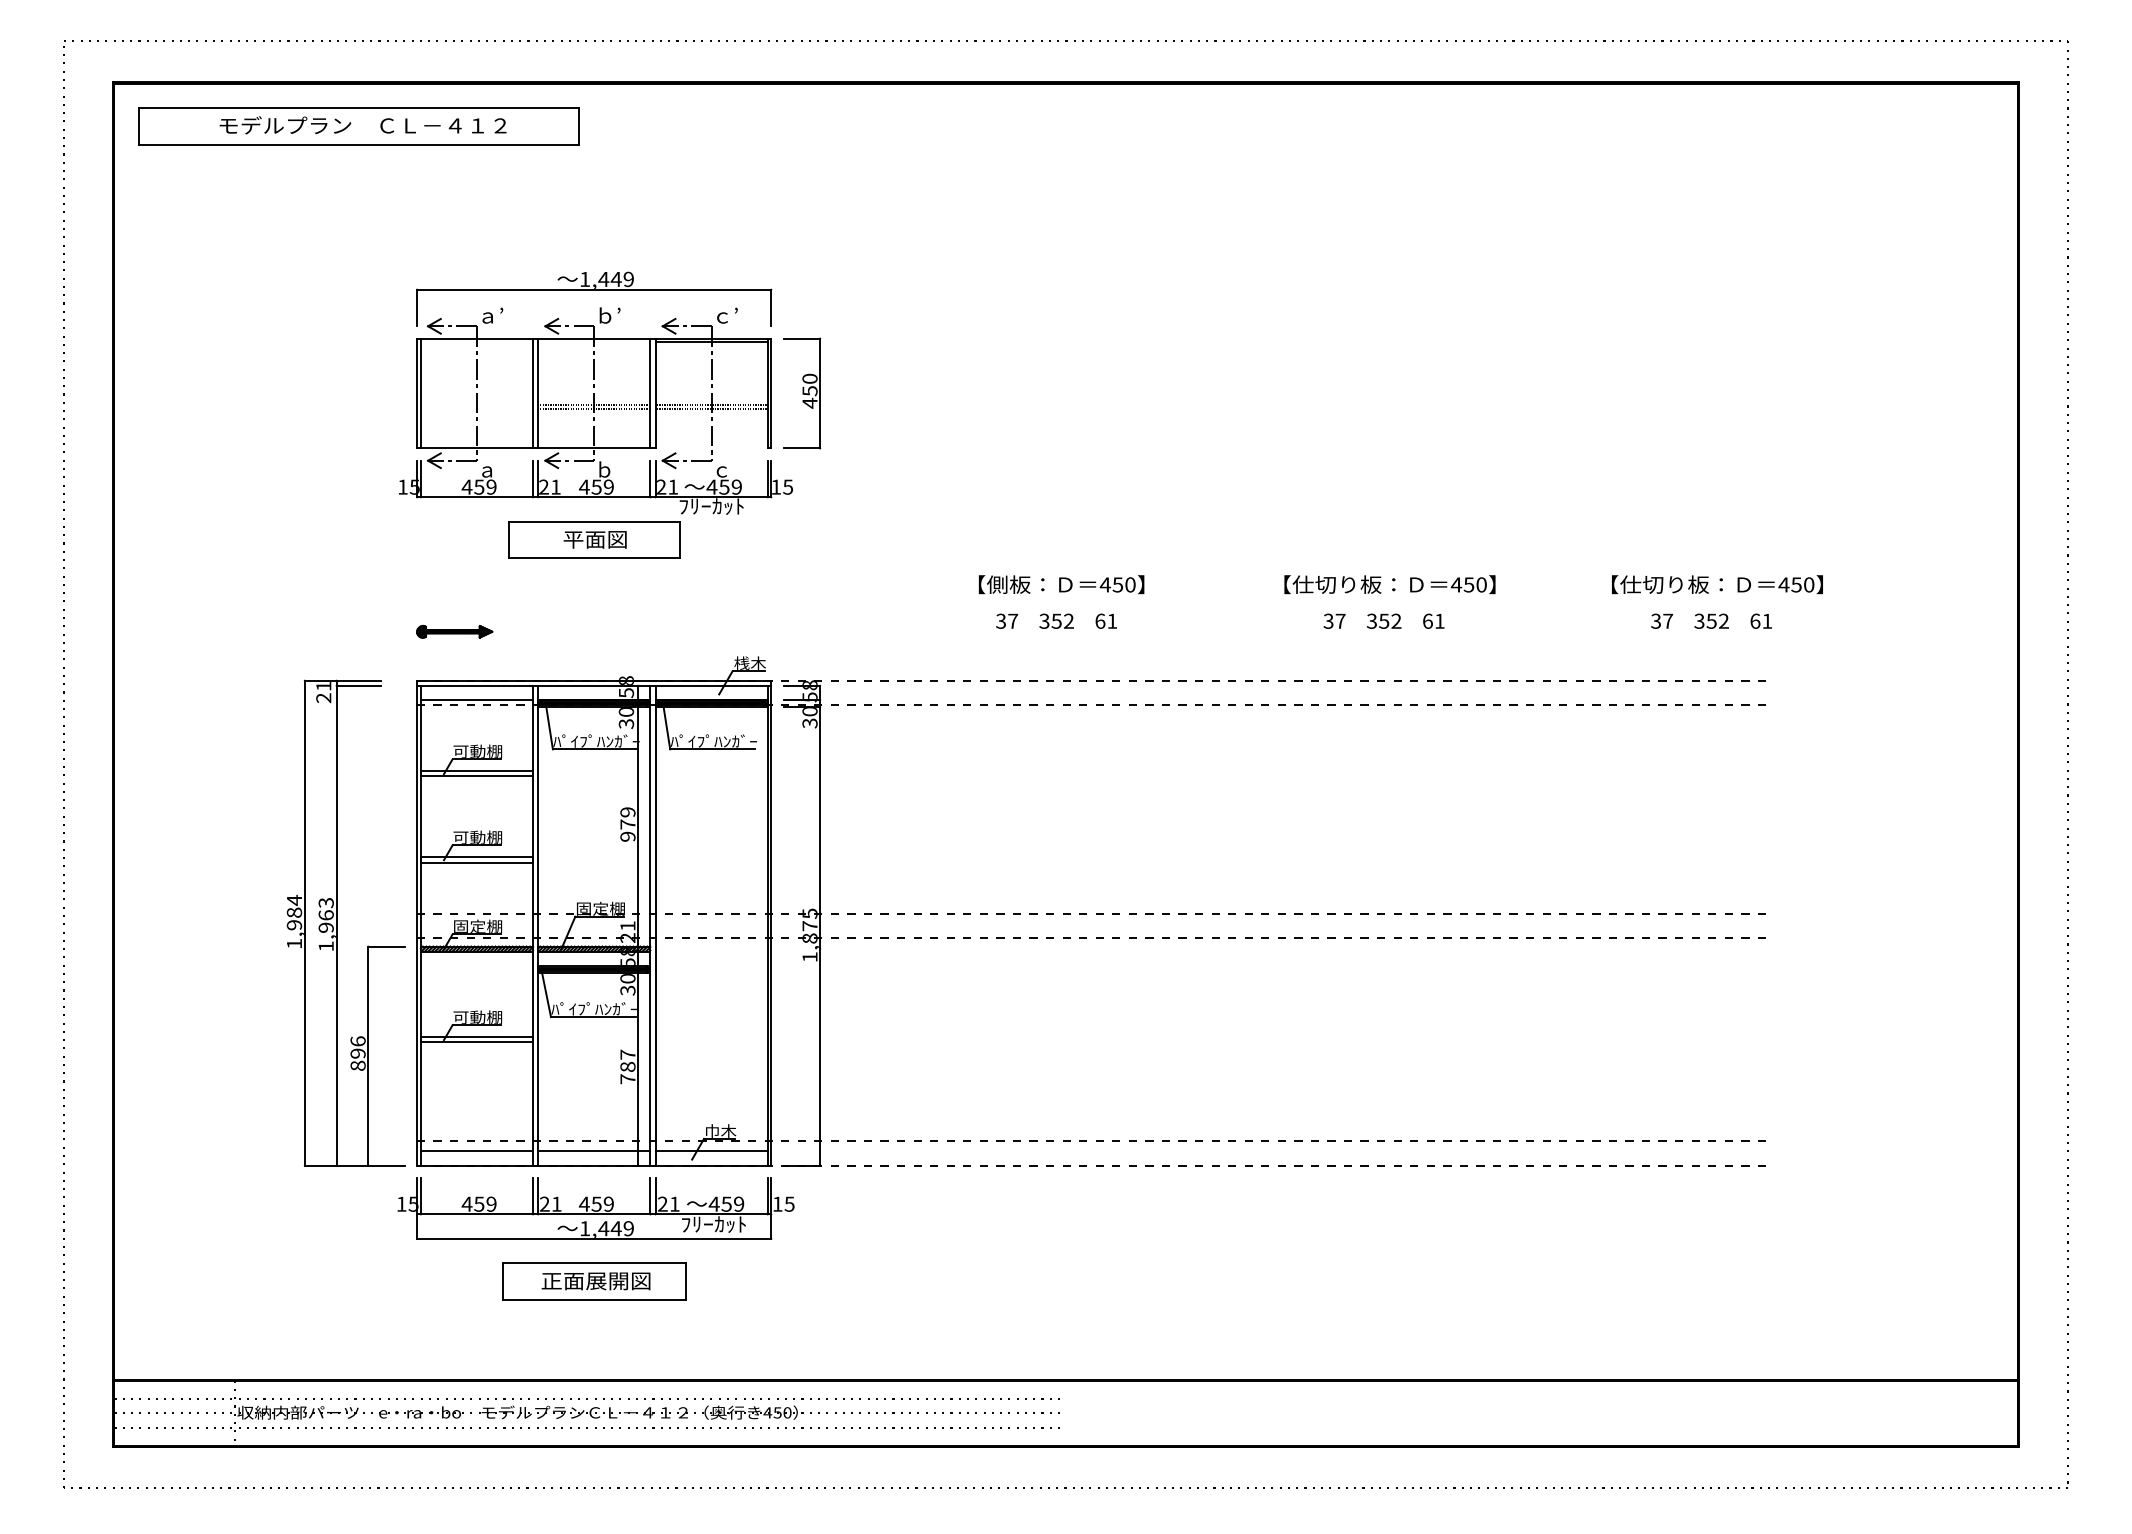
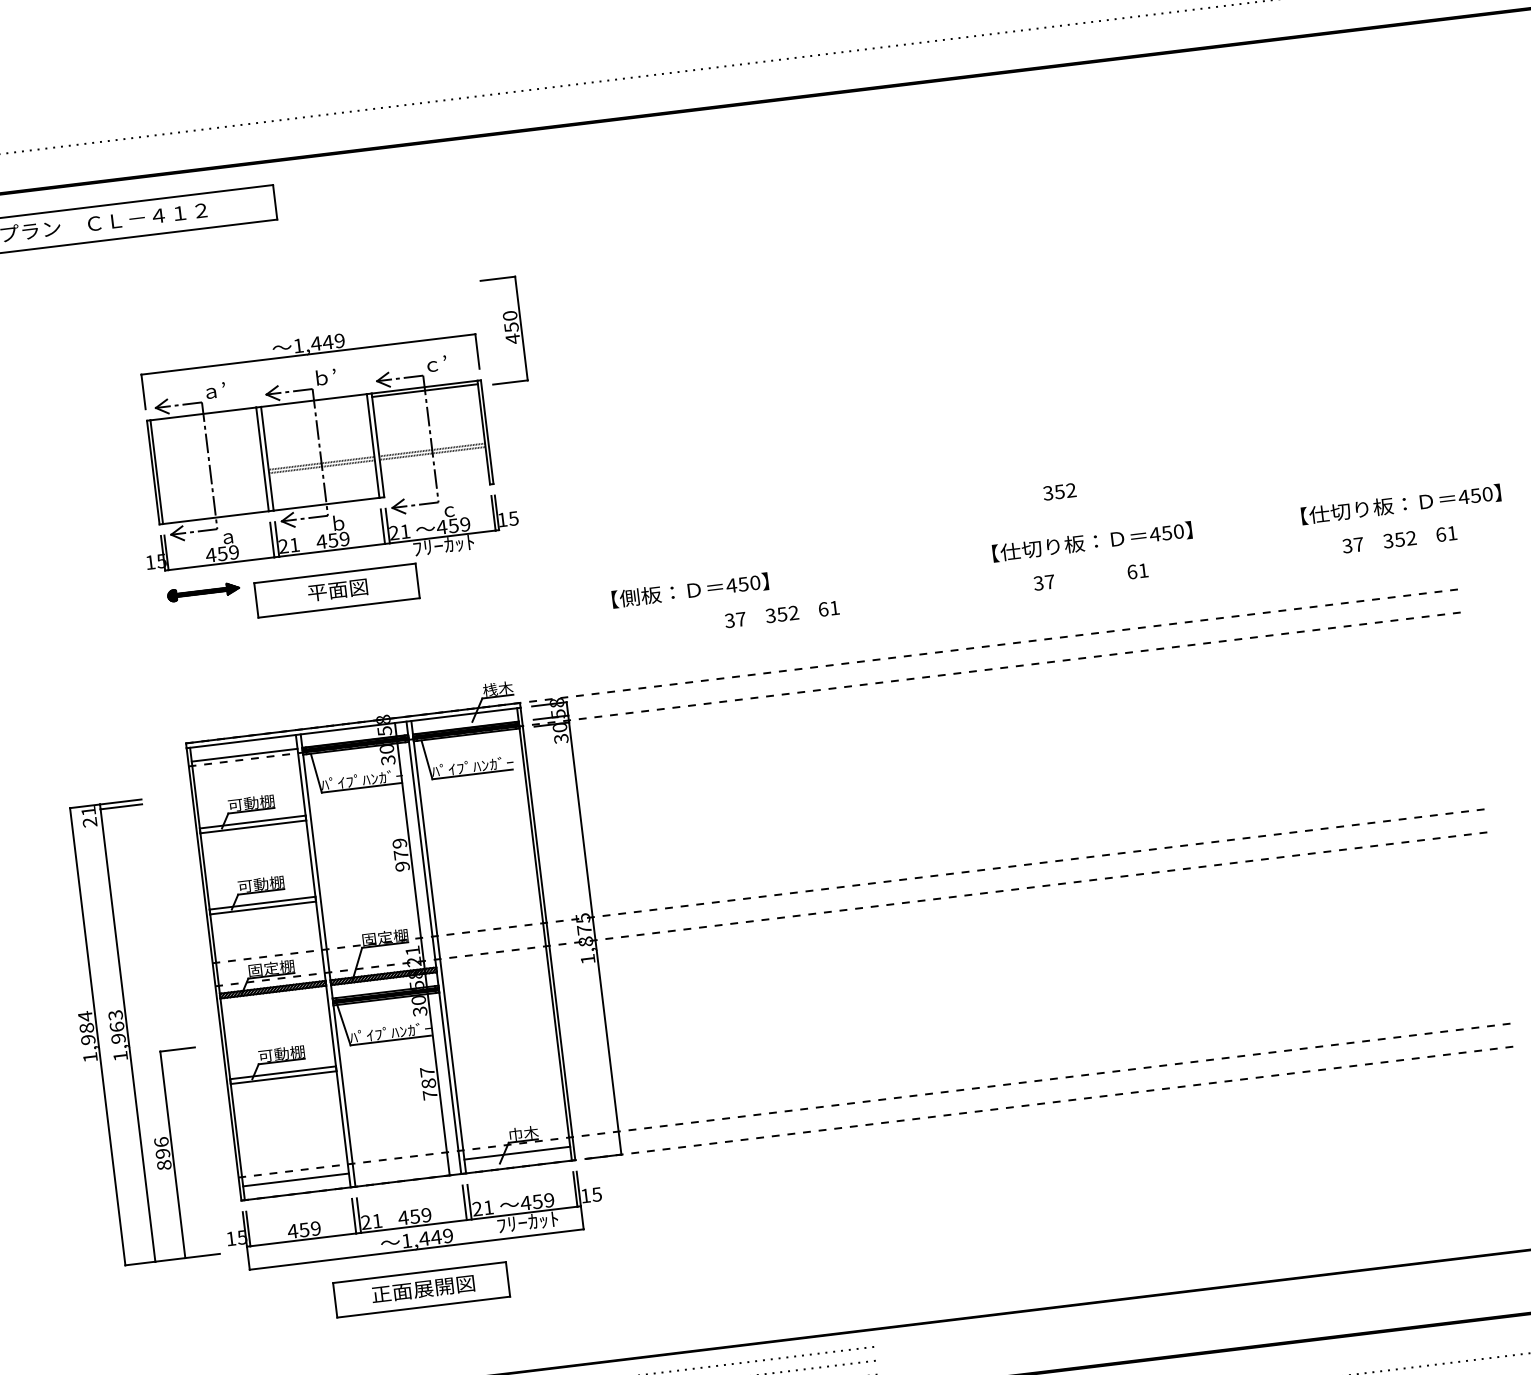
part: (802, 393) -> (504, 330), moved
text: (1061, 584) -> (690, 590), moved
text: (1384, 620) -> (1059, 491), moved
part: (454, 631) -> (203, 591), moved
part: (337, 922) -> (128, 1032), moved
line: (594, 1150) -> (406, 1166), removed

